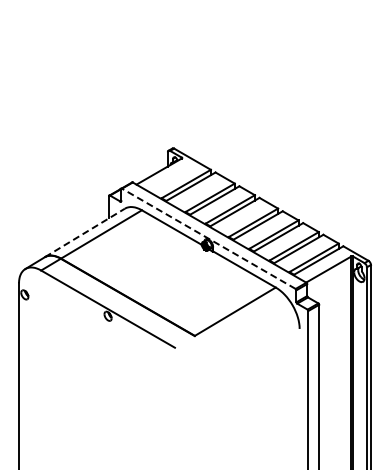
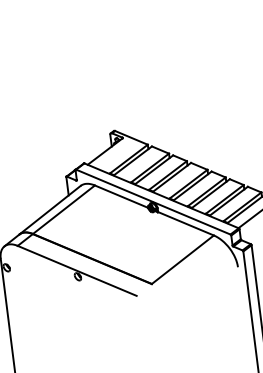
line: (84, 232) -> (49, 209), dashed -> solid
line: (208, 238) -> (153, 201), dashed -> solid

